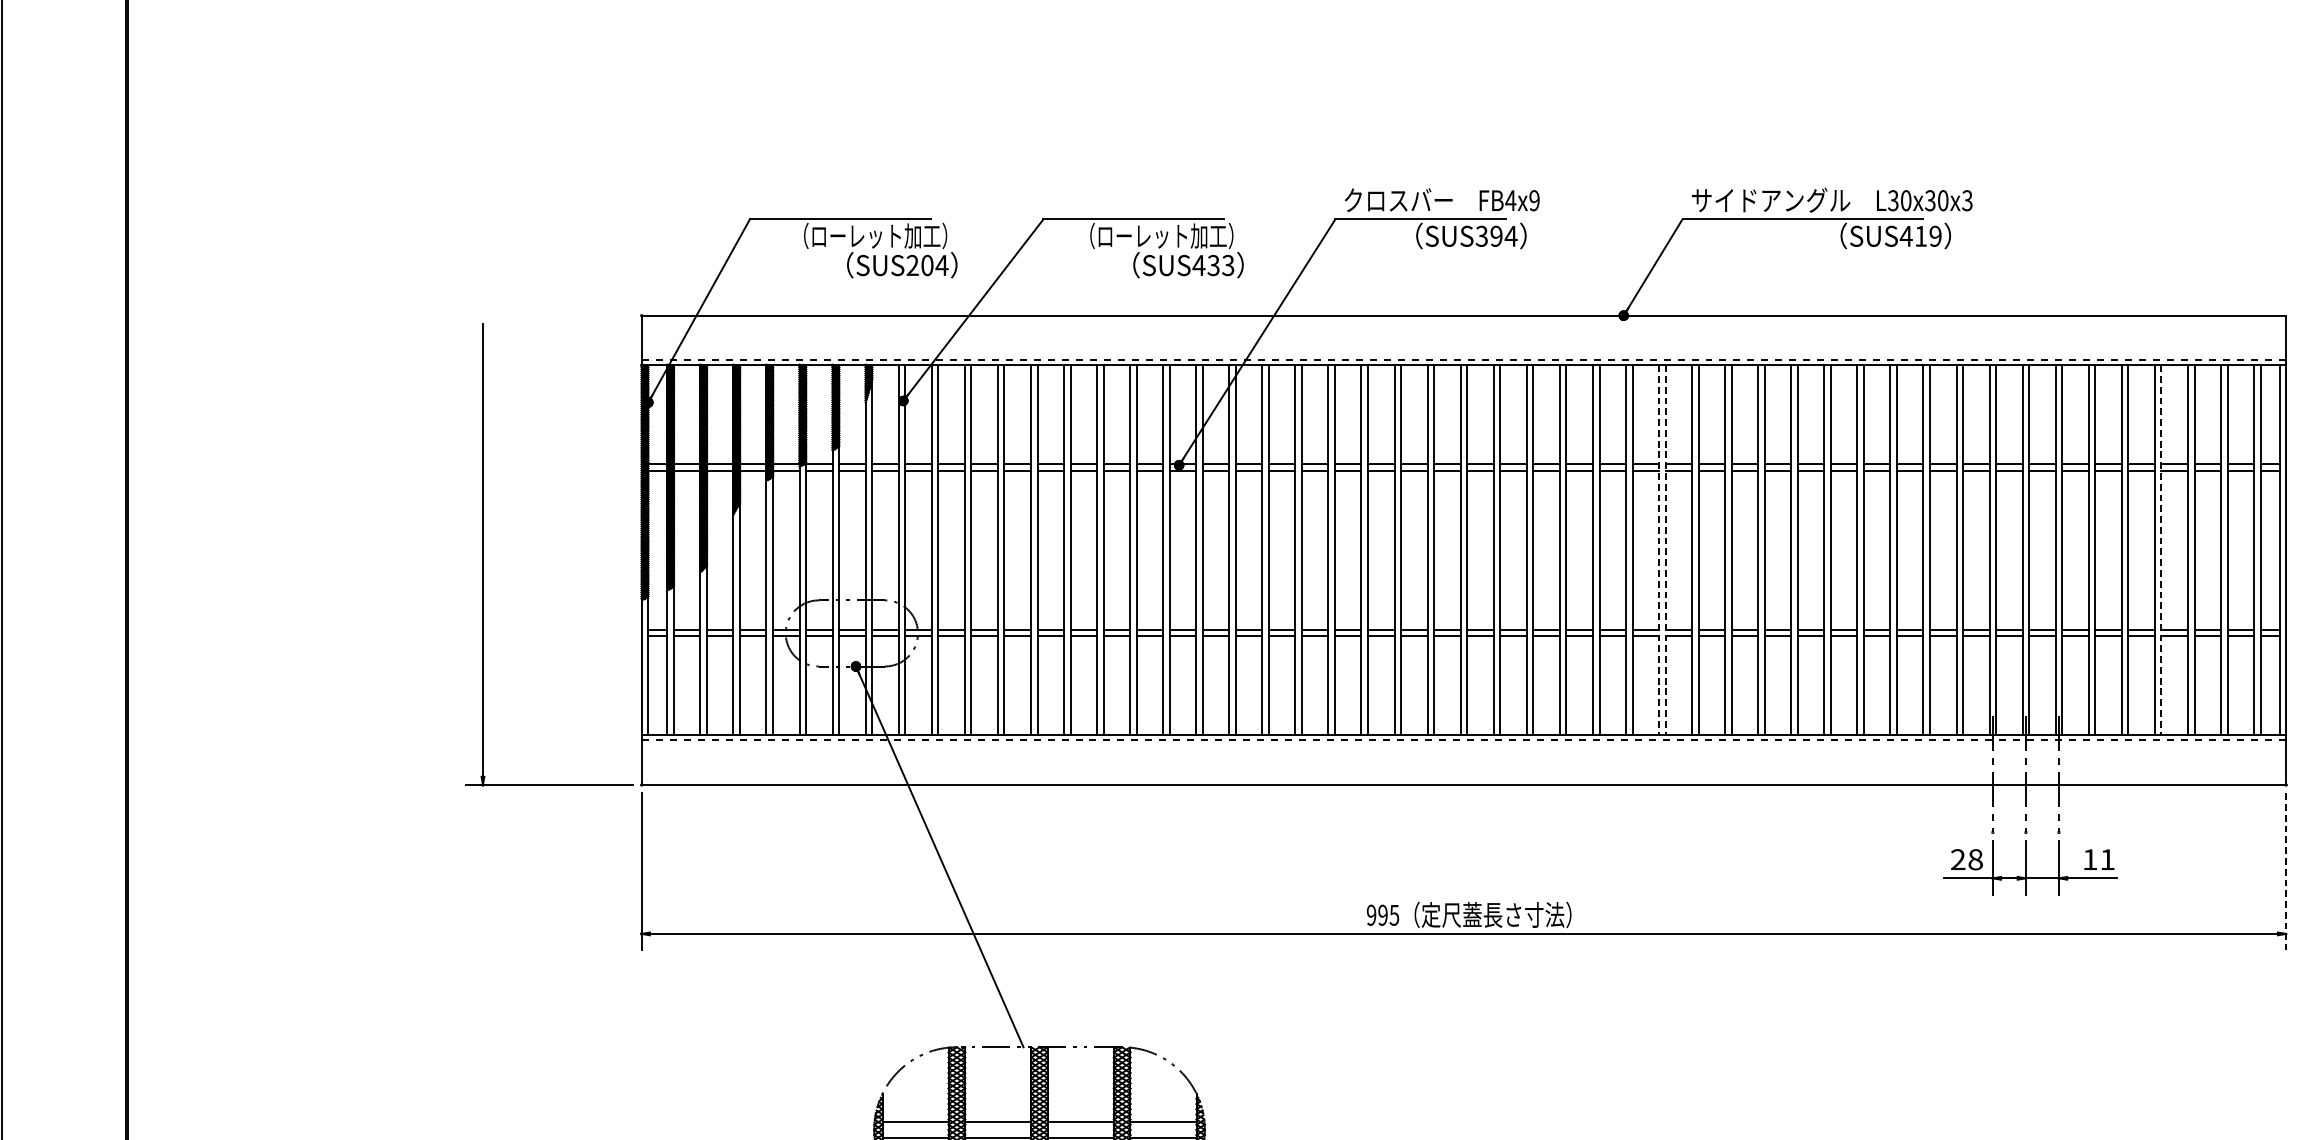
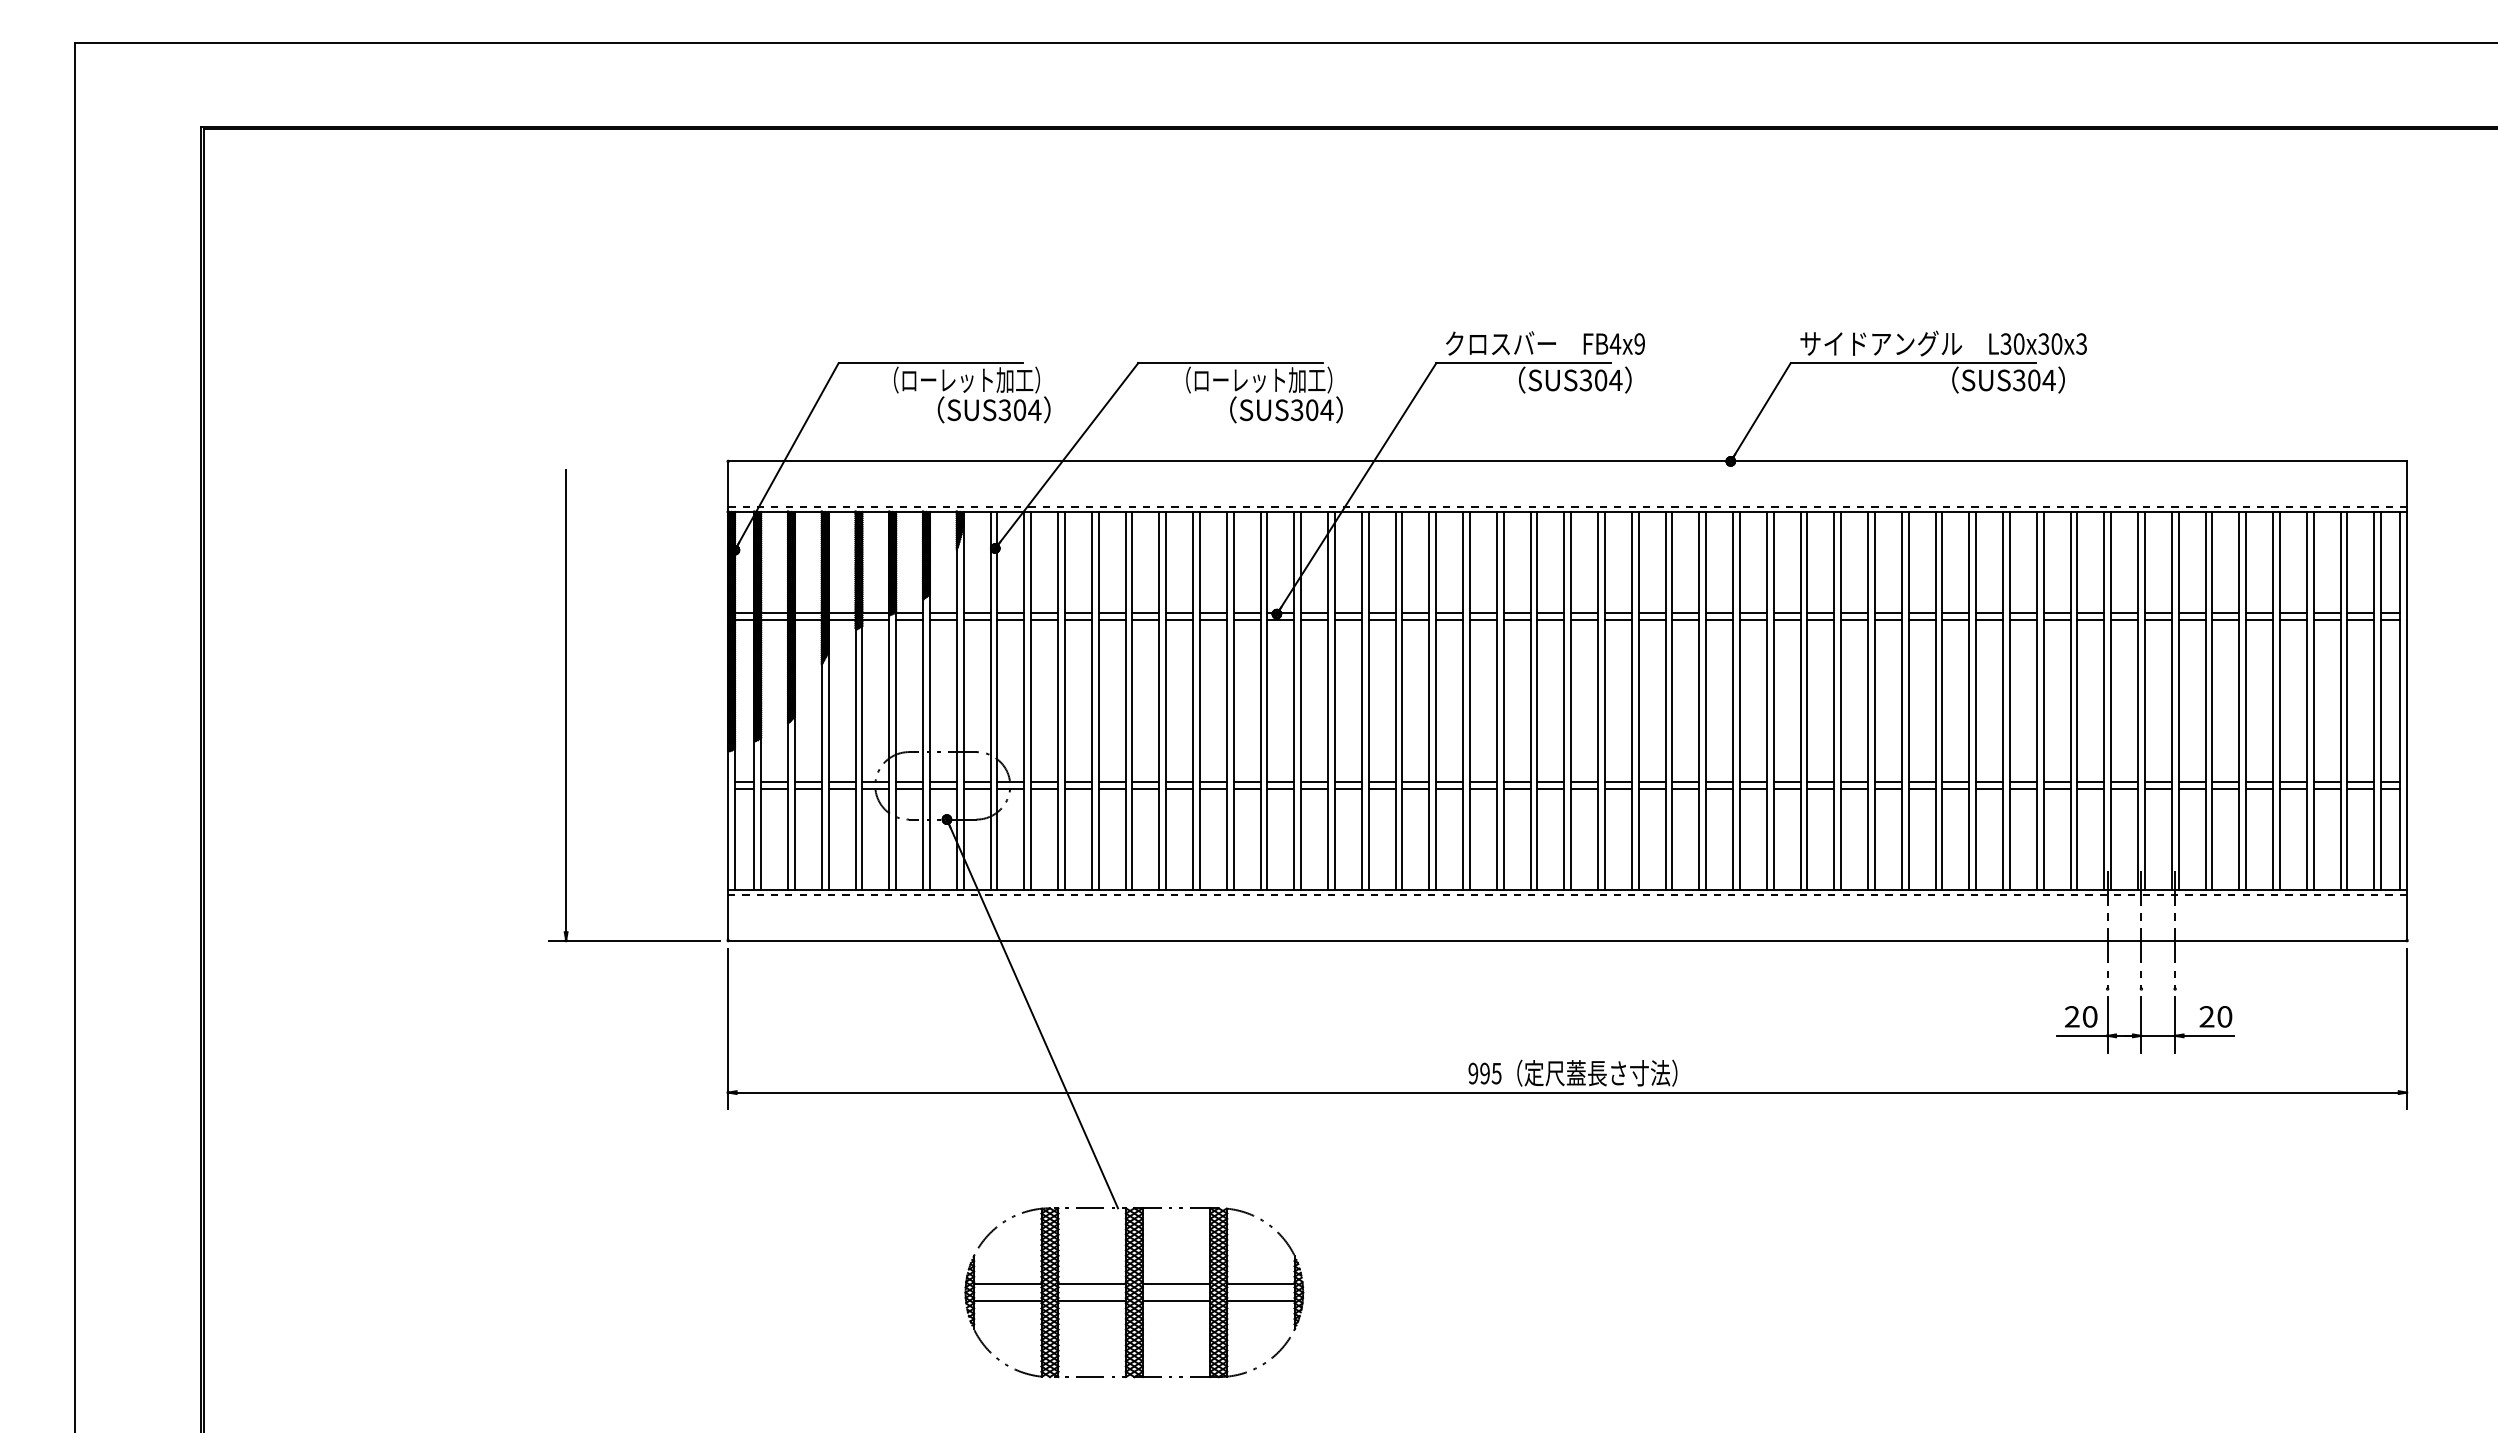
text: (1496, 236) -> (1600, 380), SUS394 -> SUS304
text: (1920, 236) -> (2033, 380), SUS419 -> SUS304
text: (912, 265) -> (1004, 410), SUS204 -> SUS304
text: (1213, 265) -> (1311, 410), SUS433 -> SUS304
line: (1658, 550) -> (1766, 701), dashed -> solid
line: (1665, 550) -> (1773, 701), dashed -> solid
line: (2161, 550) -> (2279, 701), dashed -> solid
text: (1975, 859) -> (2089, 1016), 28 -> 20
text: (2098, 859) -> (2215, 1016), 11 -> 20
line: (2286, 872) -> (2407, 1029), dashed -> solid

